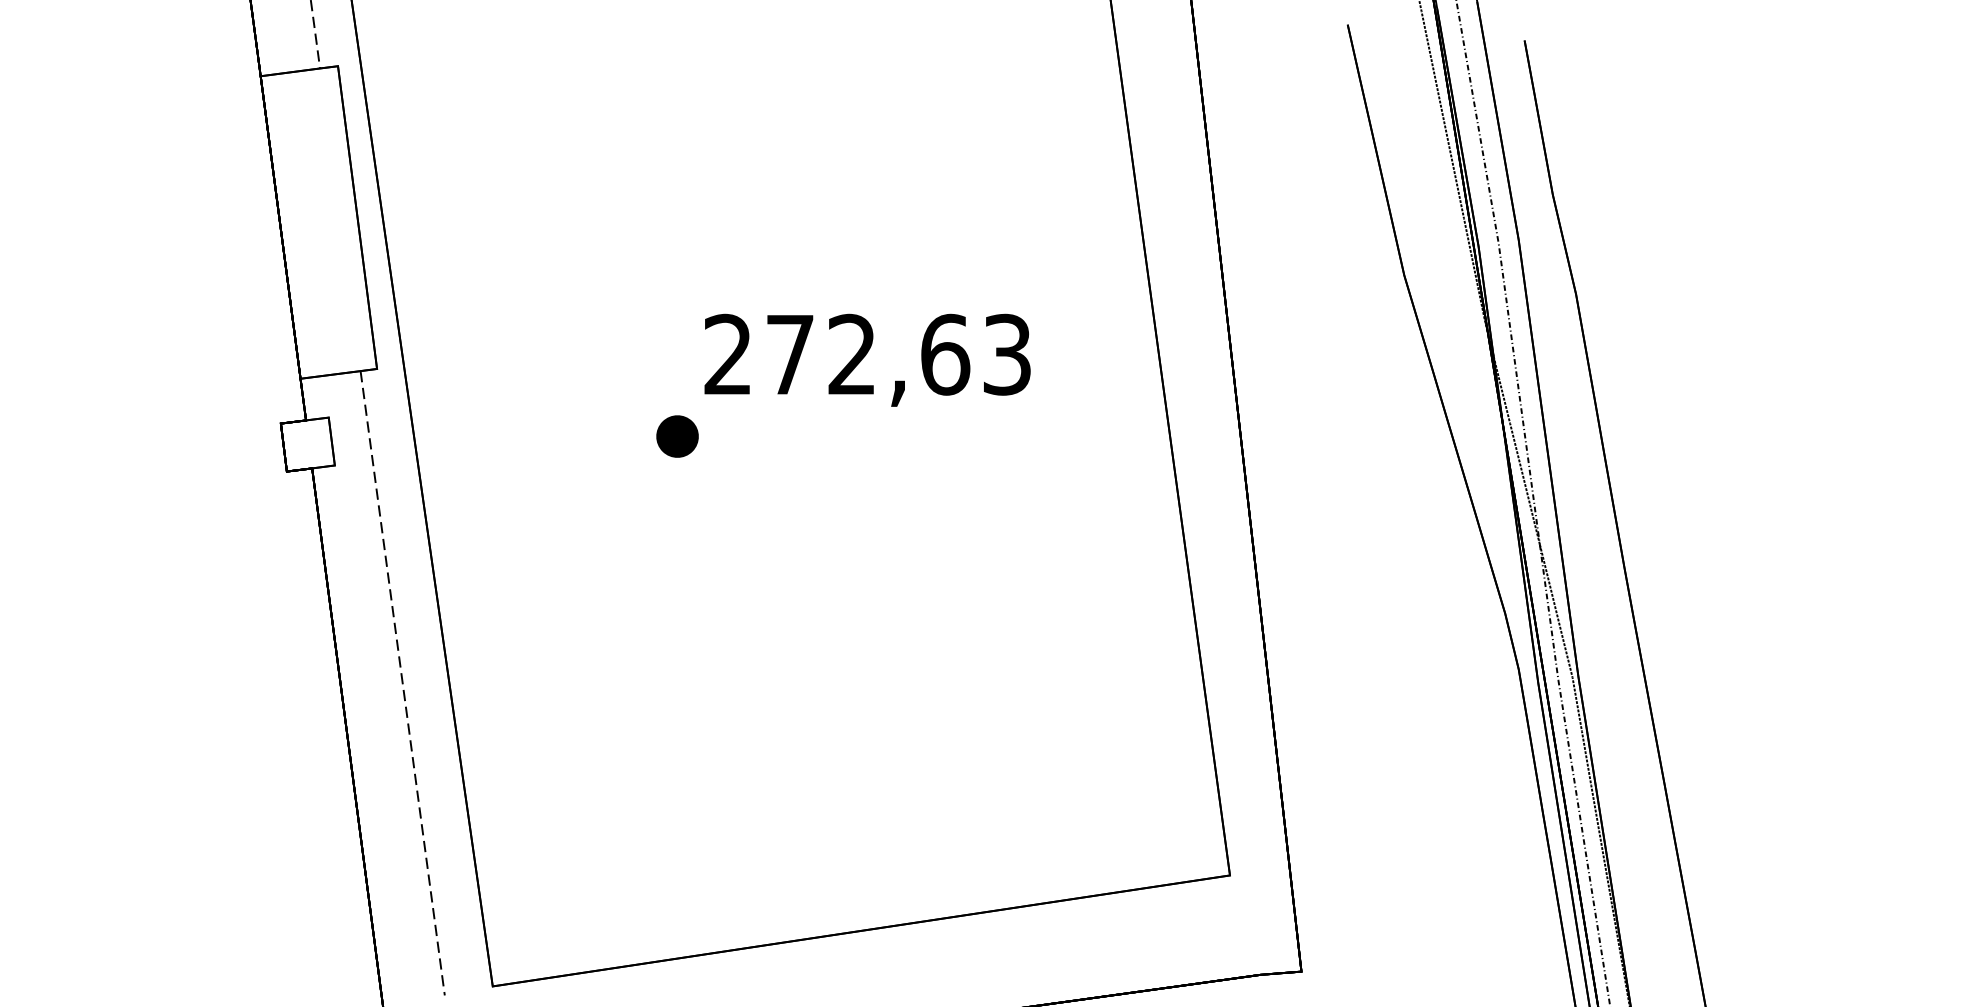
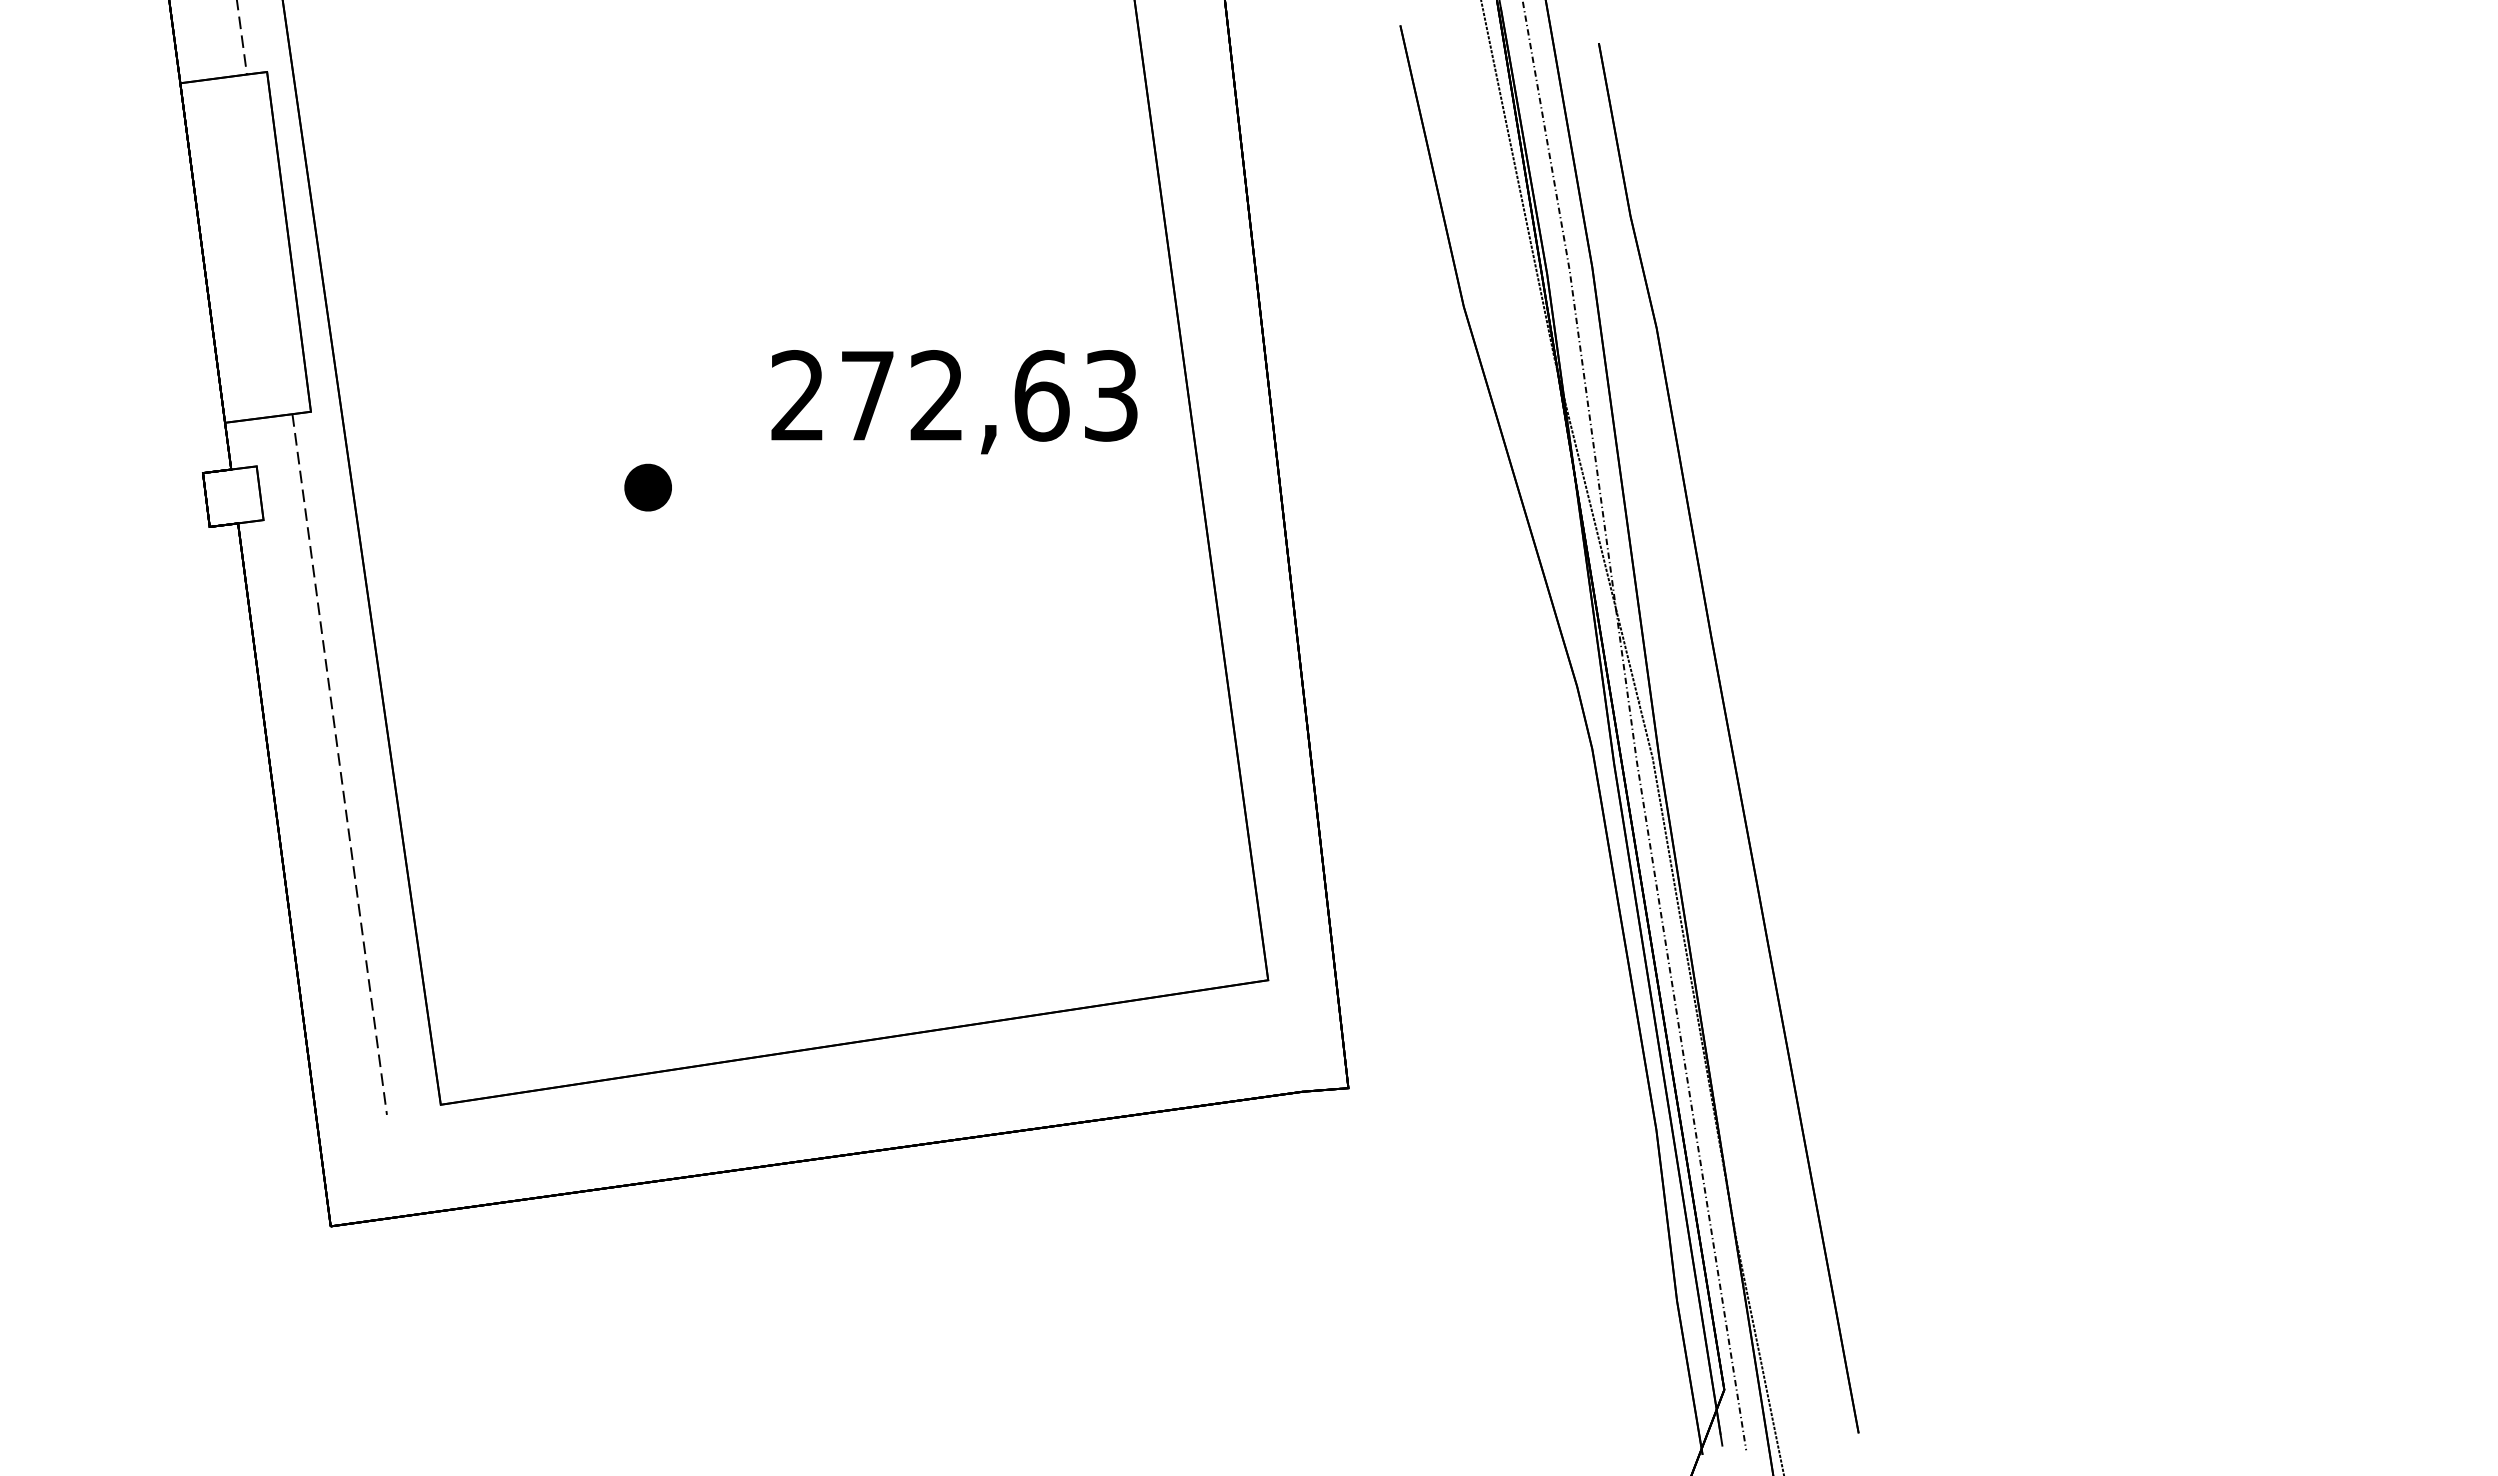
text: (867, 360) -> (954, 402), moved

